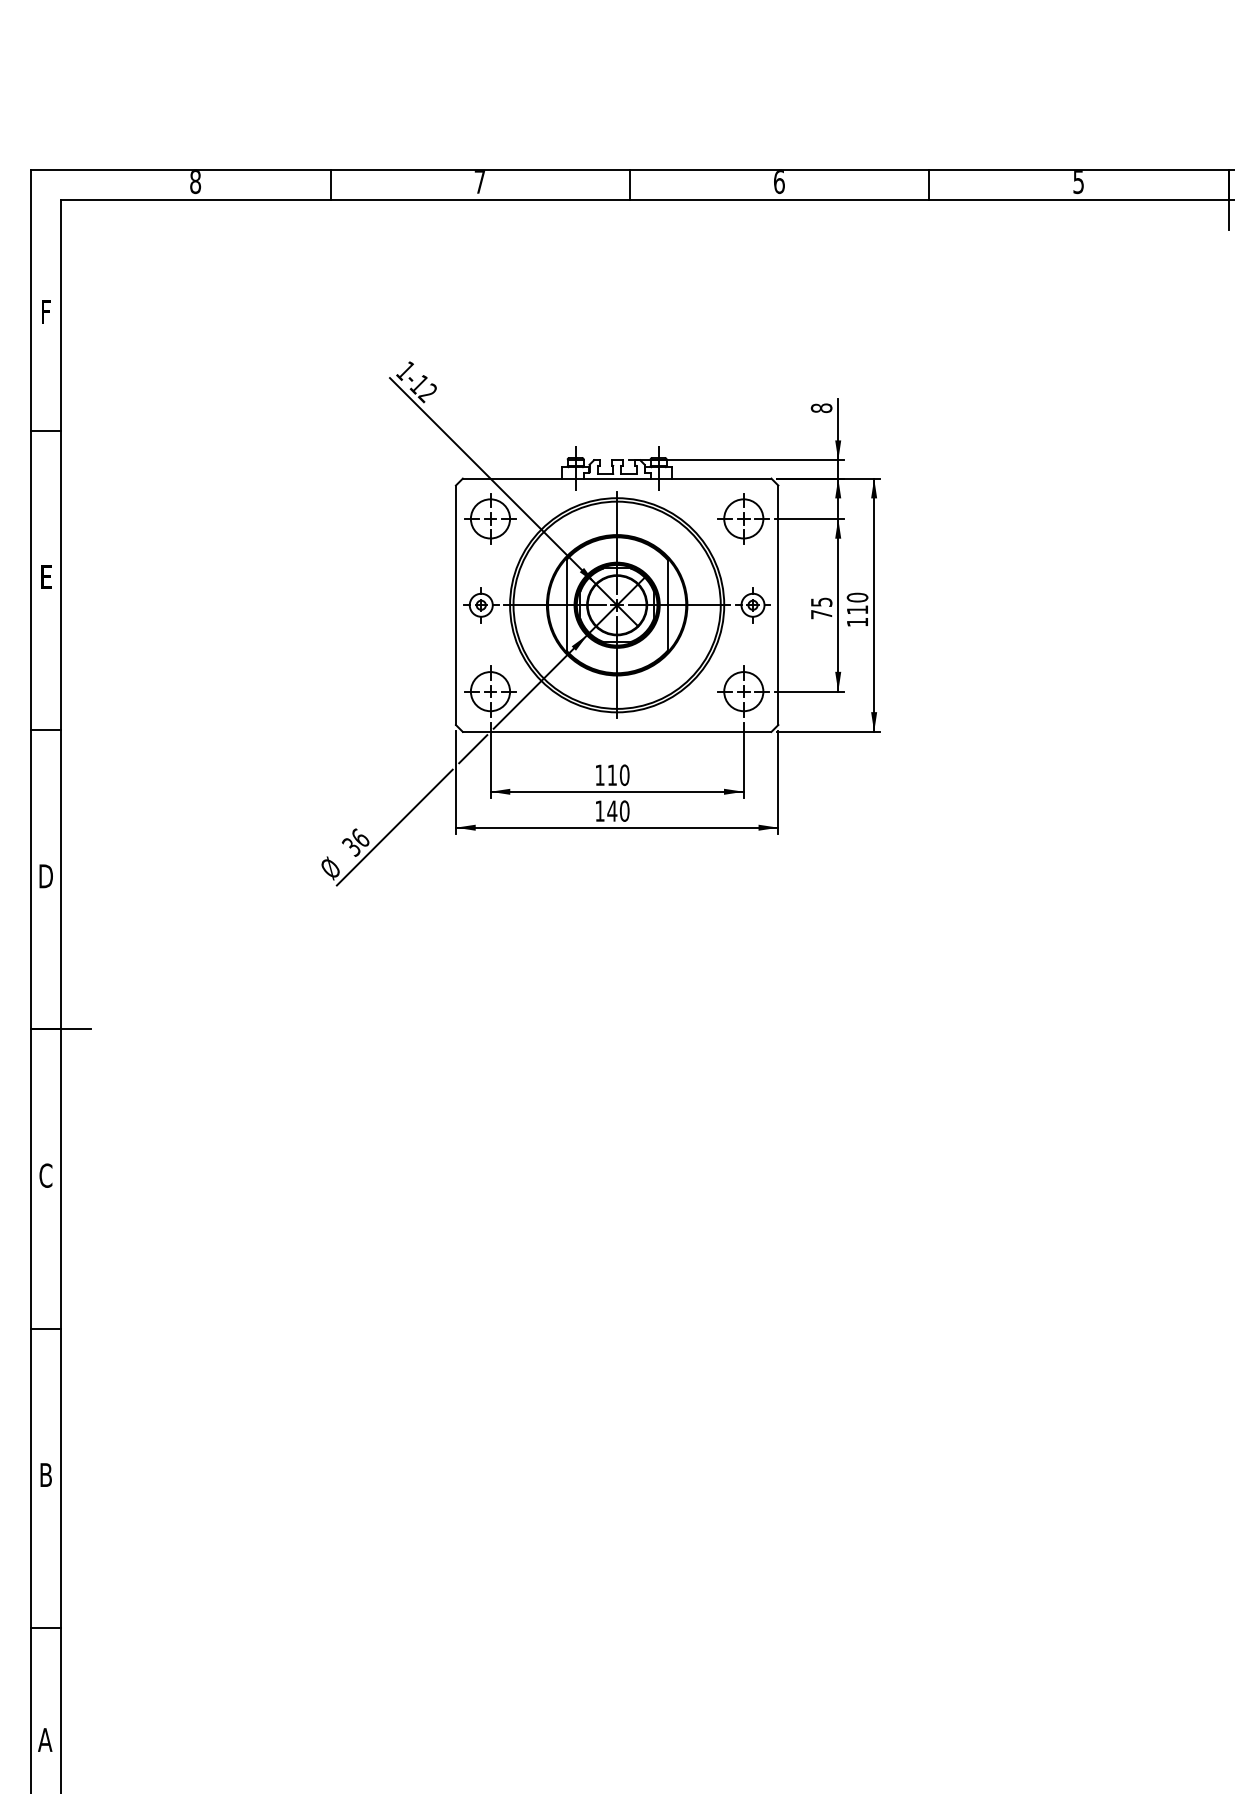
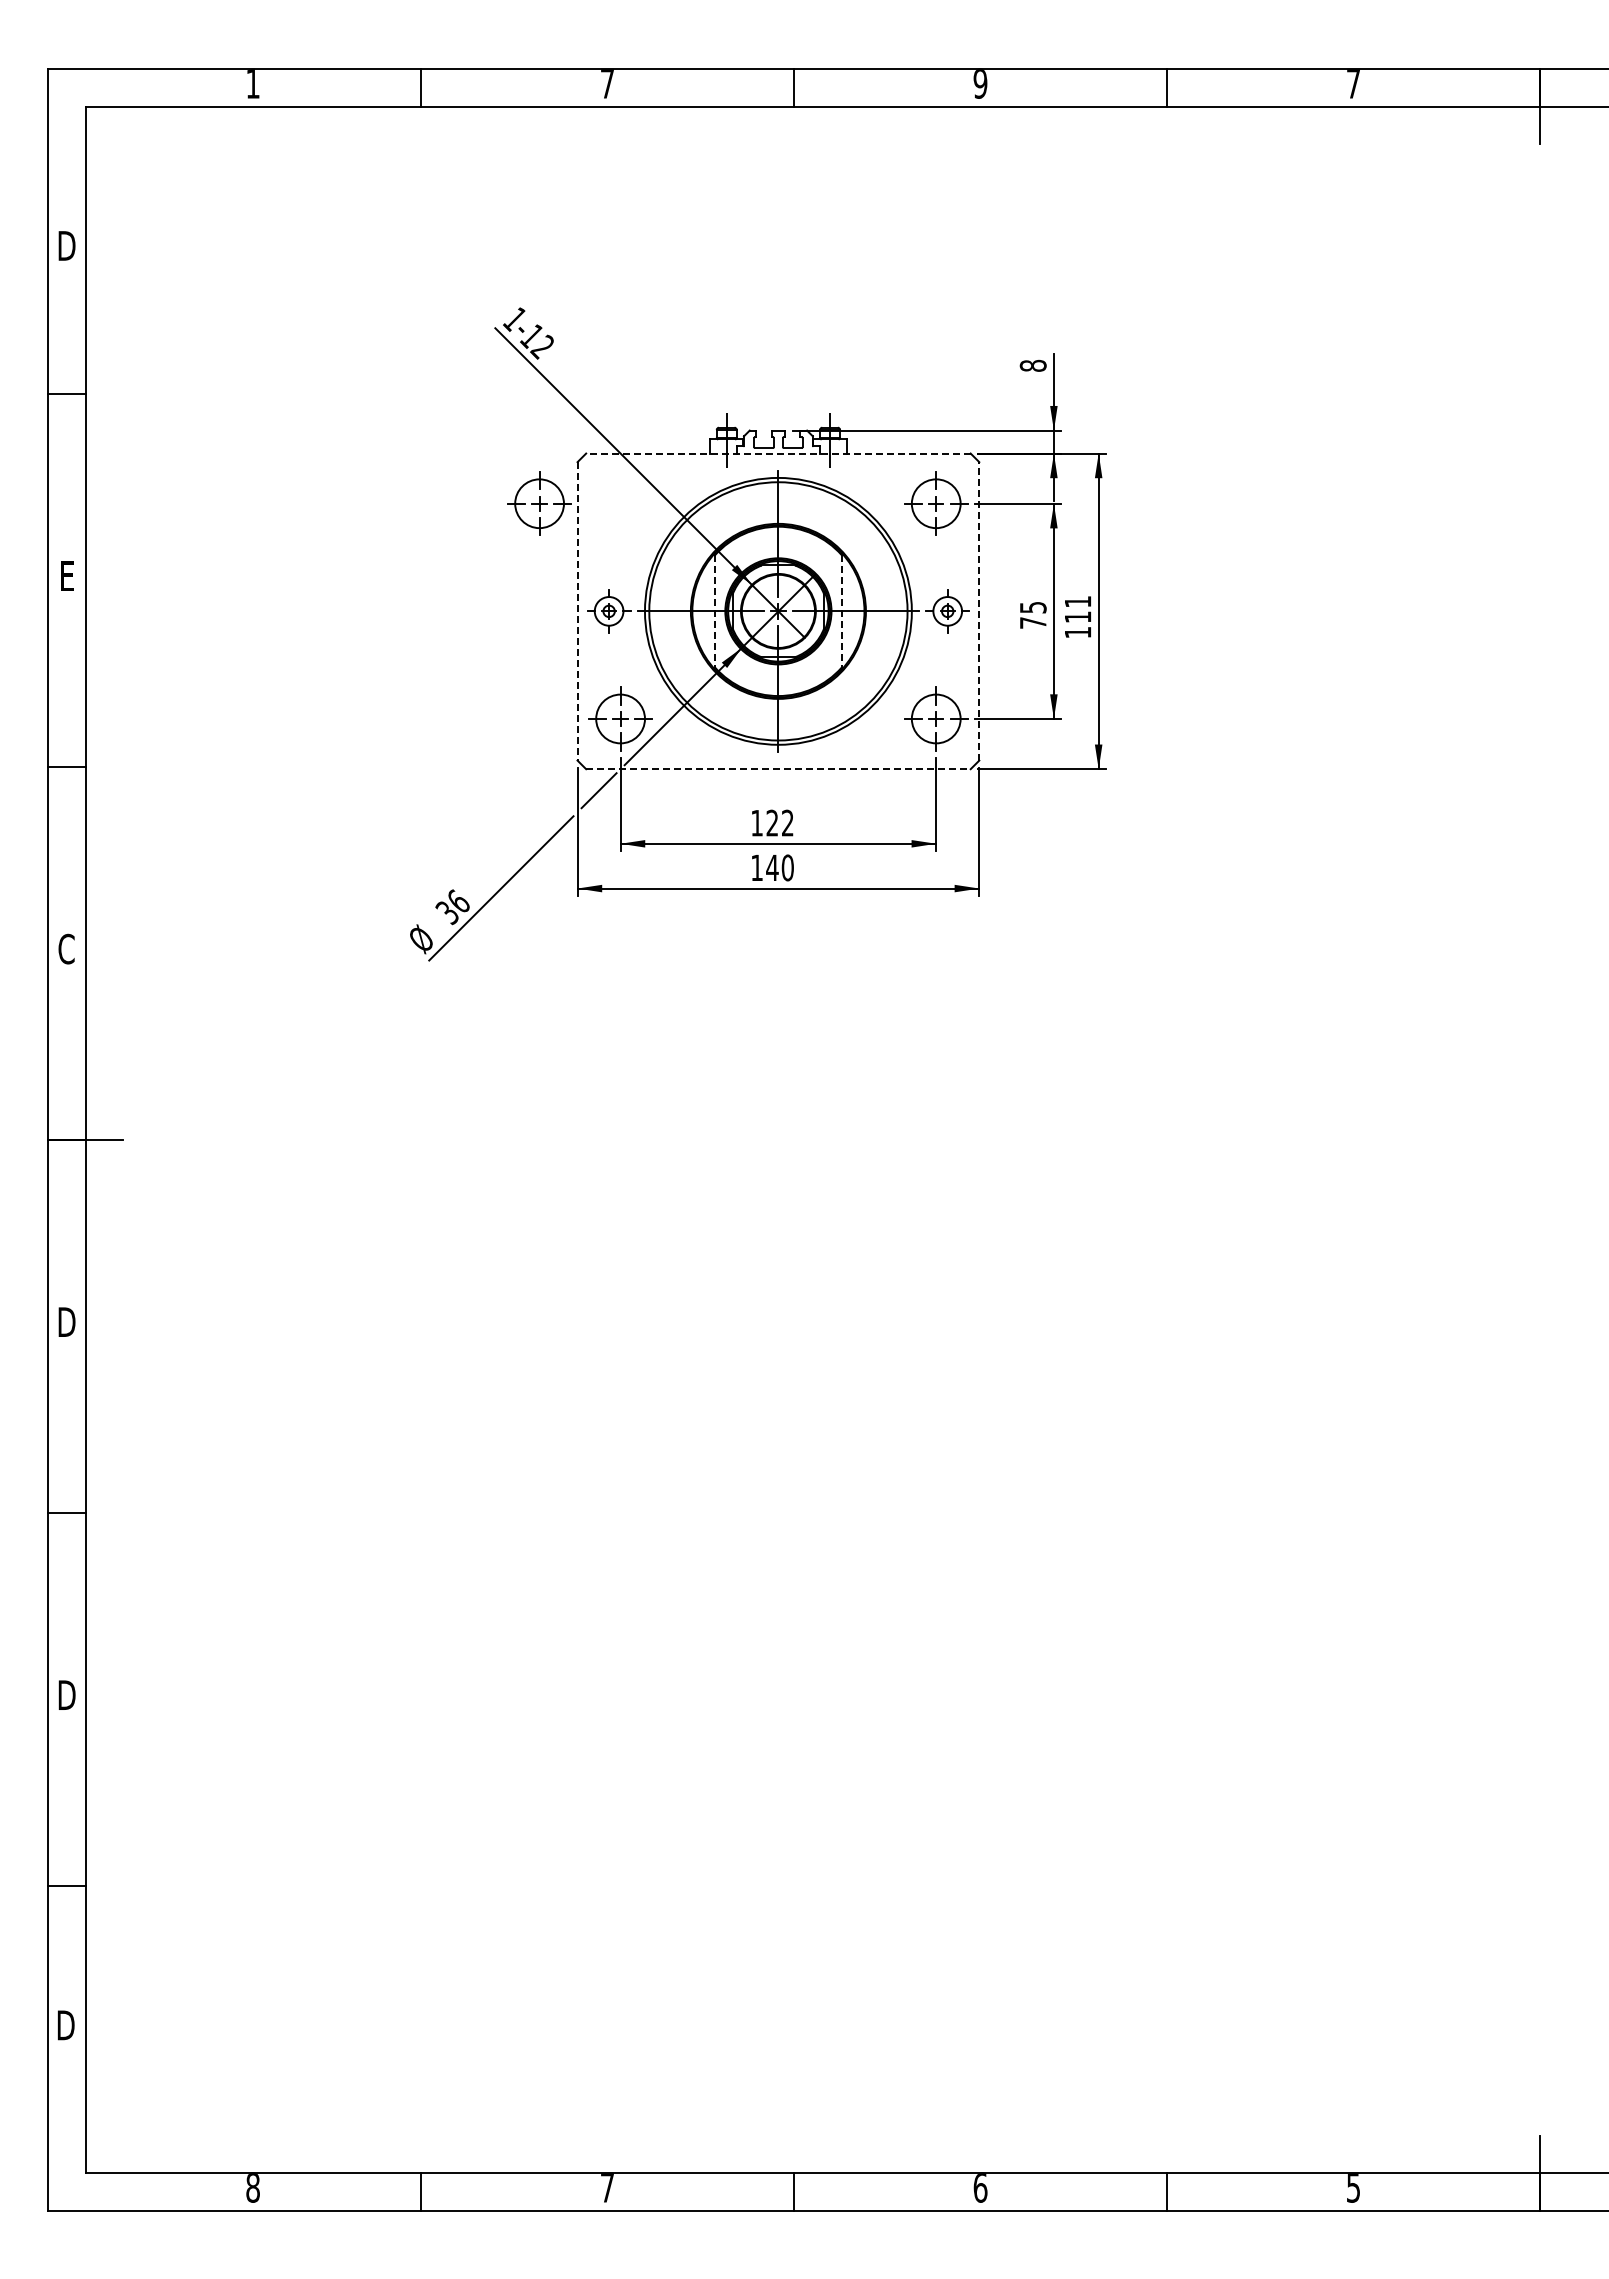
text: (195, 182) -> (252, 84), 8 -> 1
text: (779, 182) -> (980, 84), 6 -> 9
text: (1078, 182) -> (1353, 84), 5 -> 7
text: (45, 311) -> (66, 245), F -> D
line: (616, 478) -> (777, 453), solid -> dashed
part: (490, 518) -> (539, 503), moved
text: (857, 597) -> (1077, 601), 110 -> 111
line: (778, 604) -> (979, 610), solid -> dashed
line: (455, 605) -> (577, 611), solid -> dashed
line: (566, 605) -> (715, 611), solid -> dashed
line: (667, 605) -> (841, 611), solid -> dashed
line: (617, 732) -> (778, 769), solid -> dashed
text: (618, 774) -> (779, 822), 110 -> 122
text: (45, 875) -> (66, 948), D -> C
text: (45, 1175) -> (66, 1321), C -> D
text: (45, 1474) -> (66, 1694), B -> D
text: (45, 1740) -> (65, 2025), A -> D

